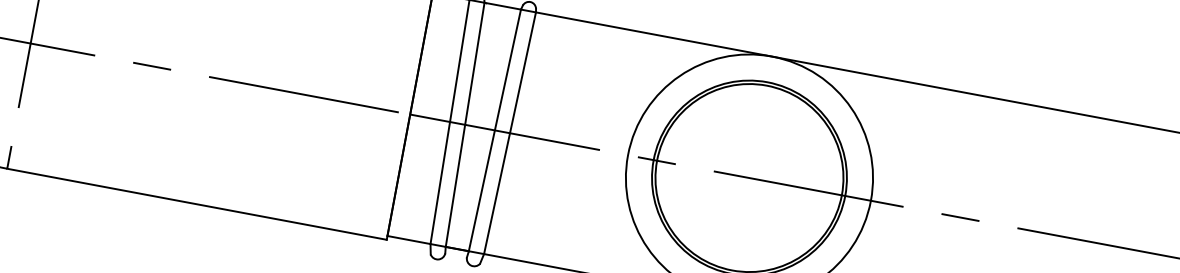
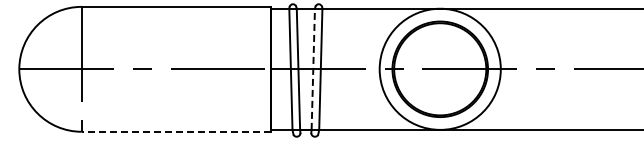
line: (495, 130) -> (313, 69), solid -> dashed
line: (197, 203) -> (176, 131), solid -> dashed

